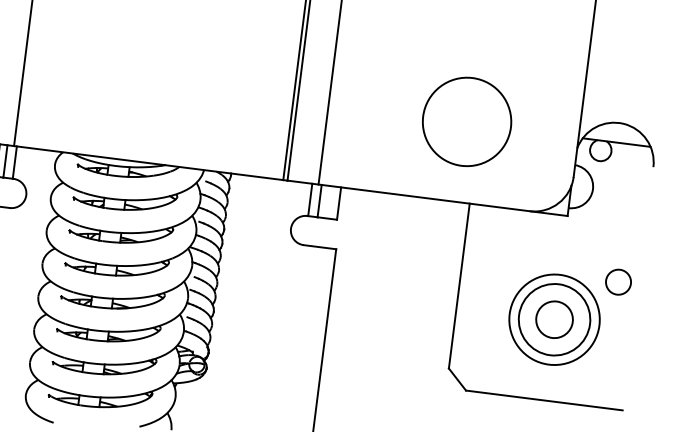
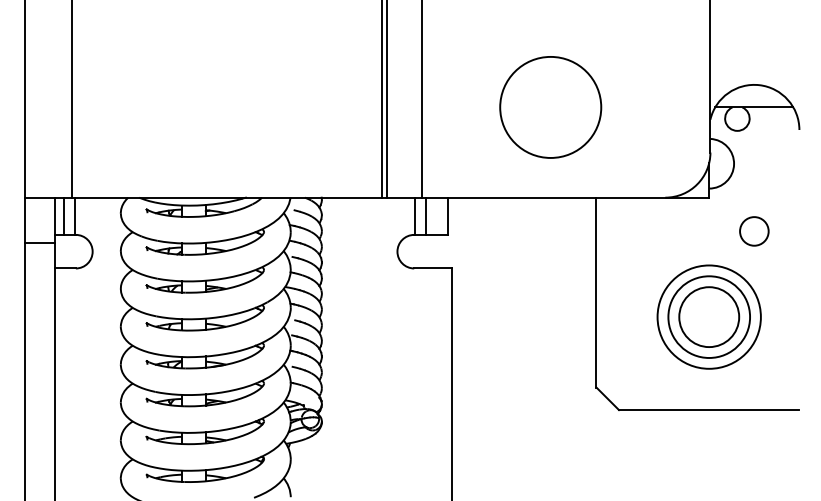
circle: (466, 121) -> (550, 107), moved
circle: (618, 282) -> (754, 231), moved
circle: (554, 320) -> (709, 317), size x1.43

